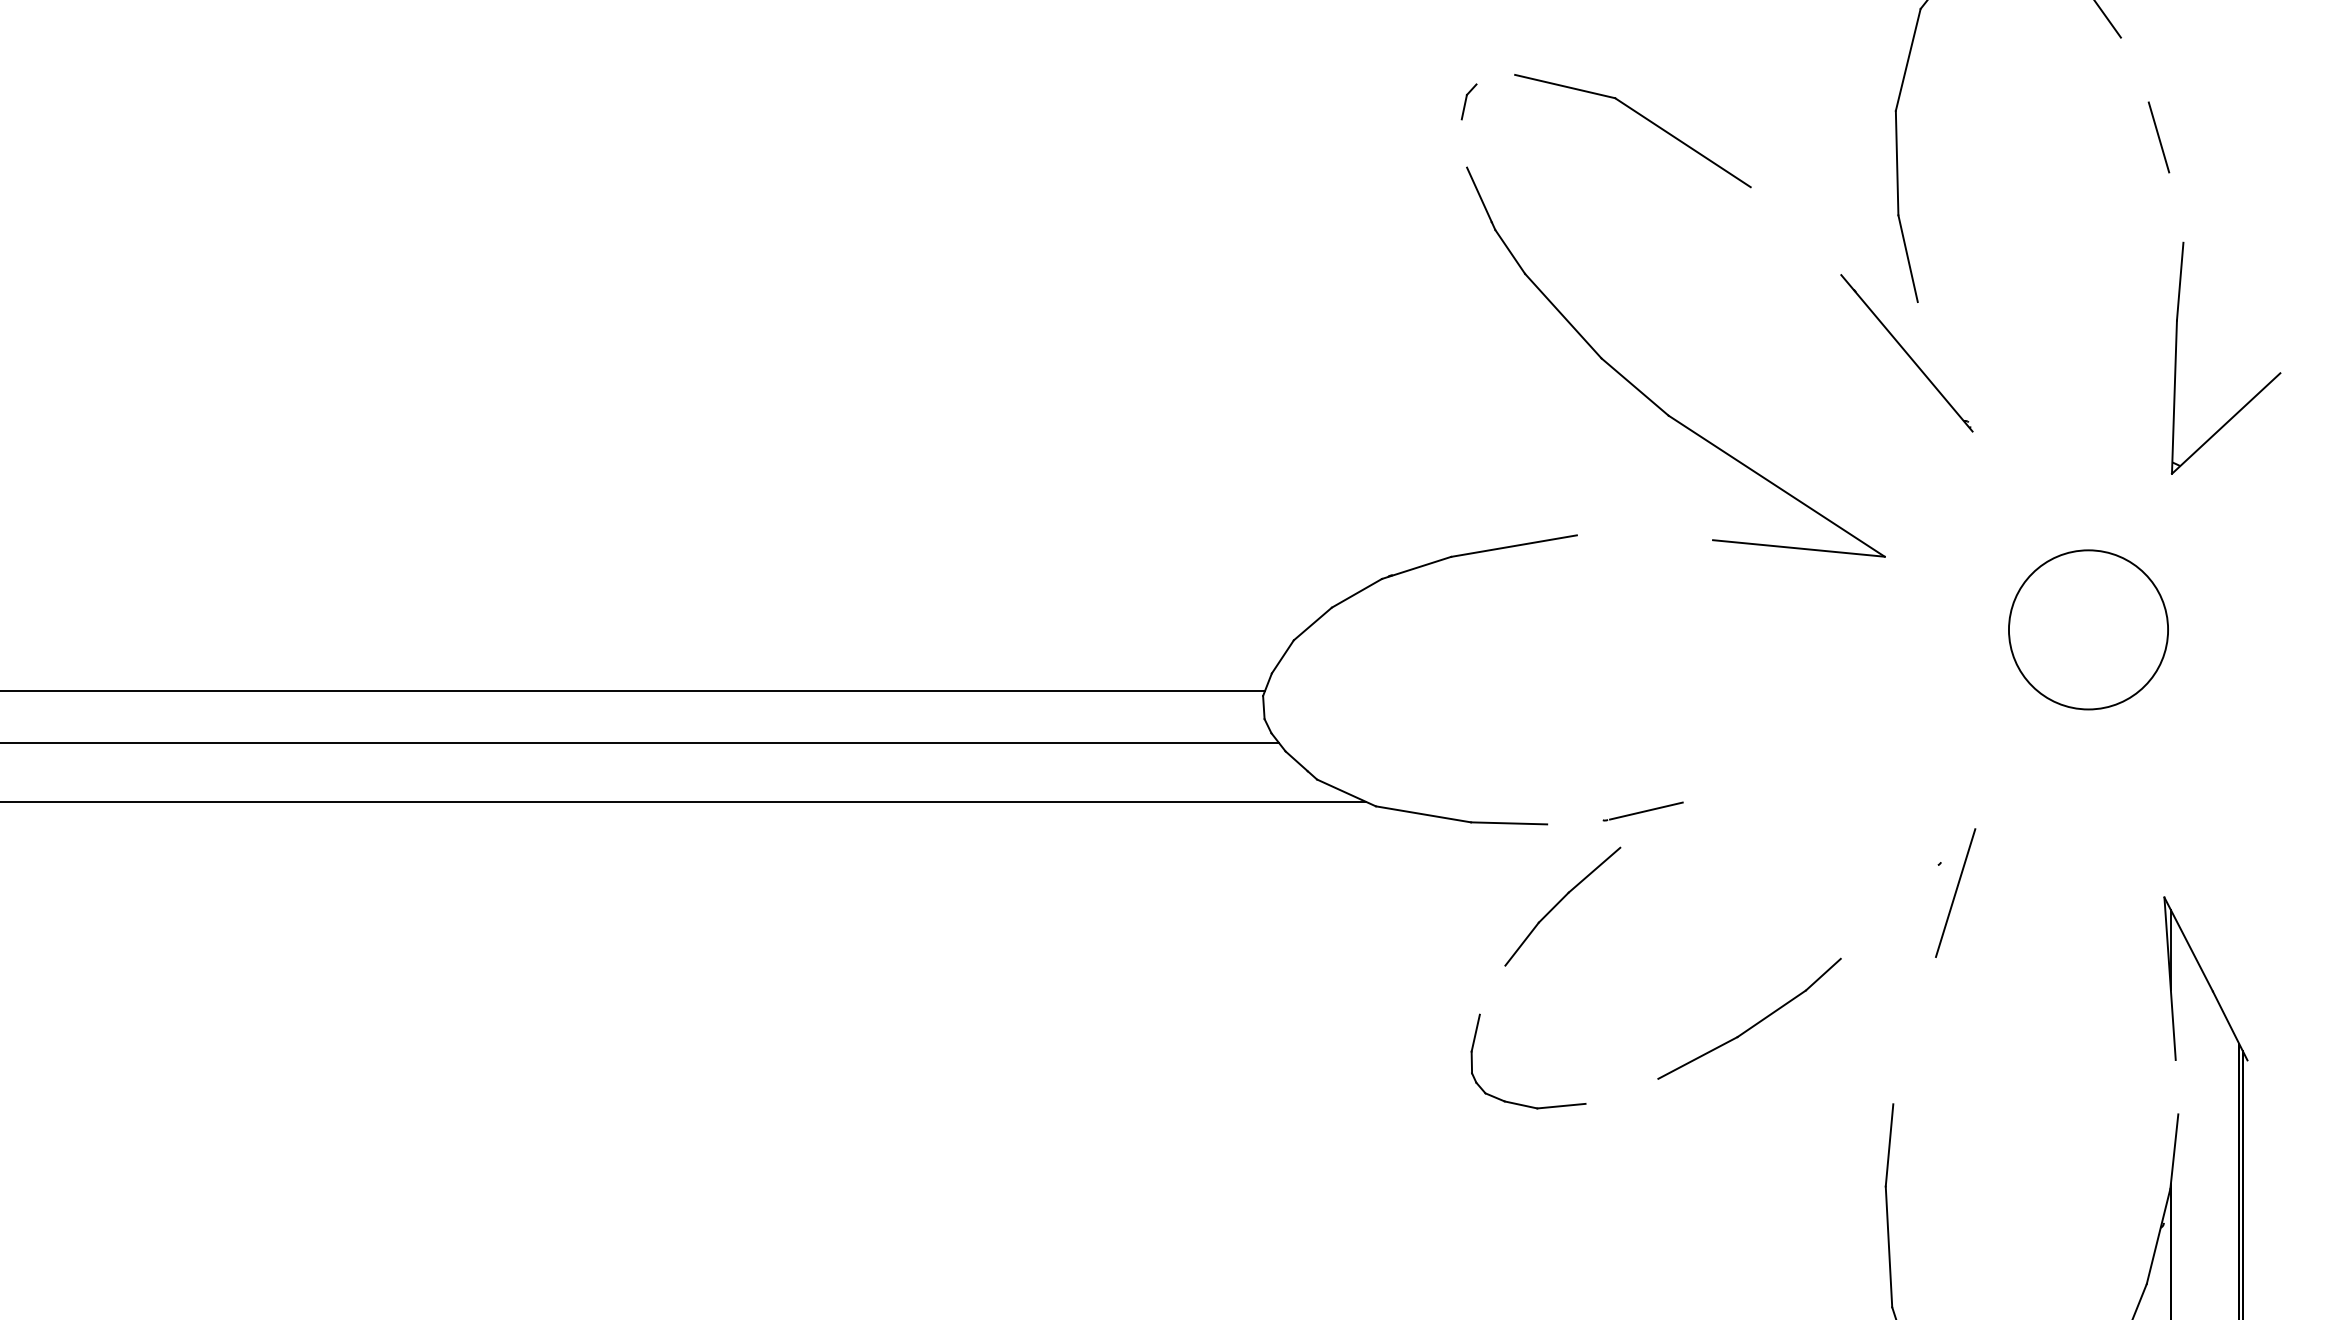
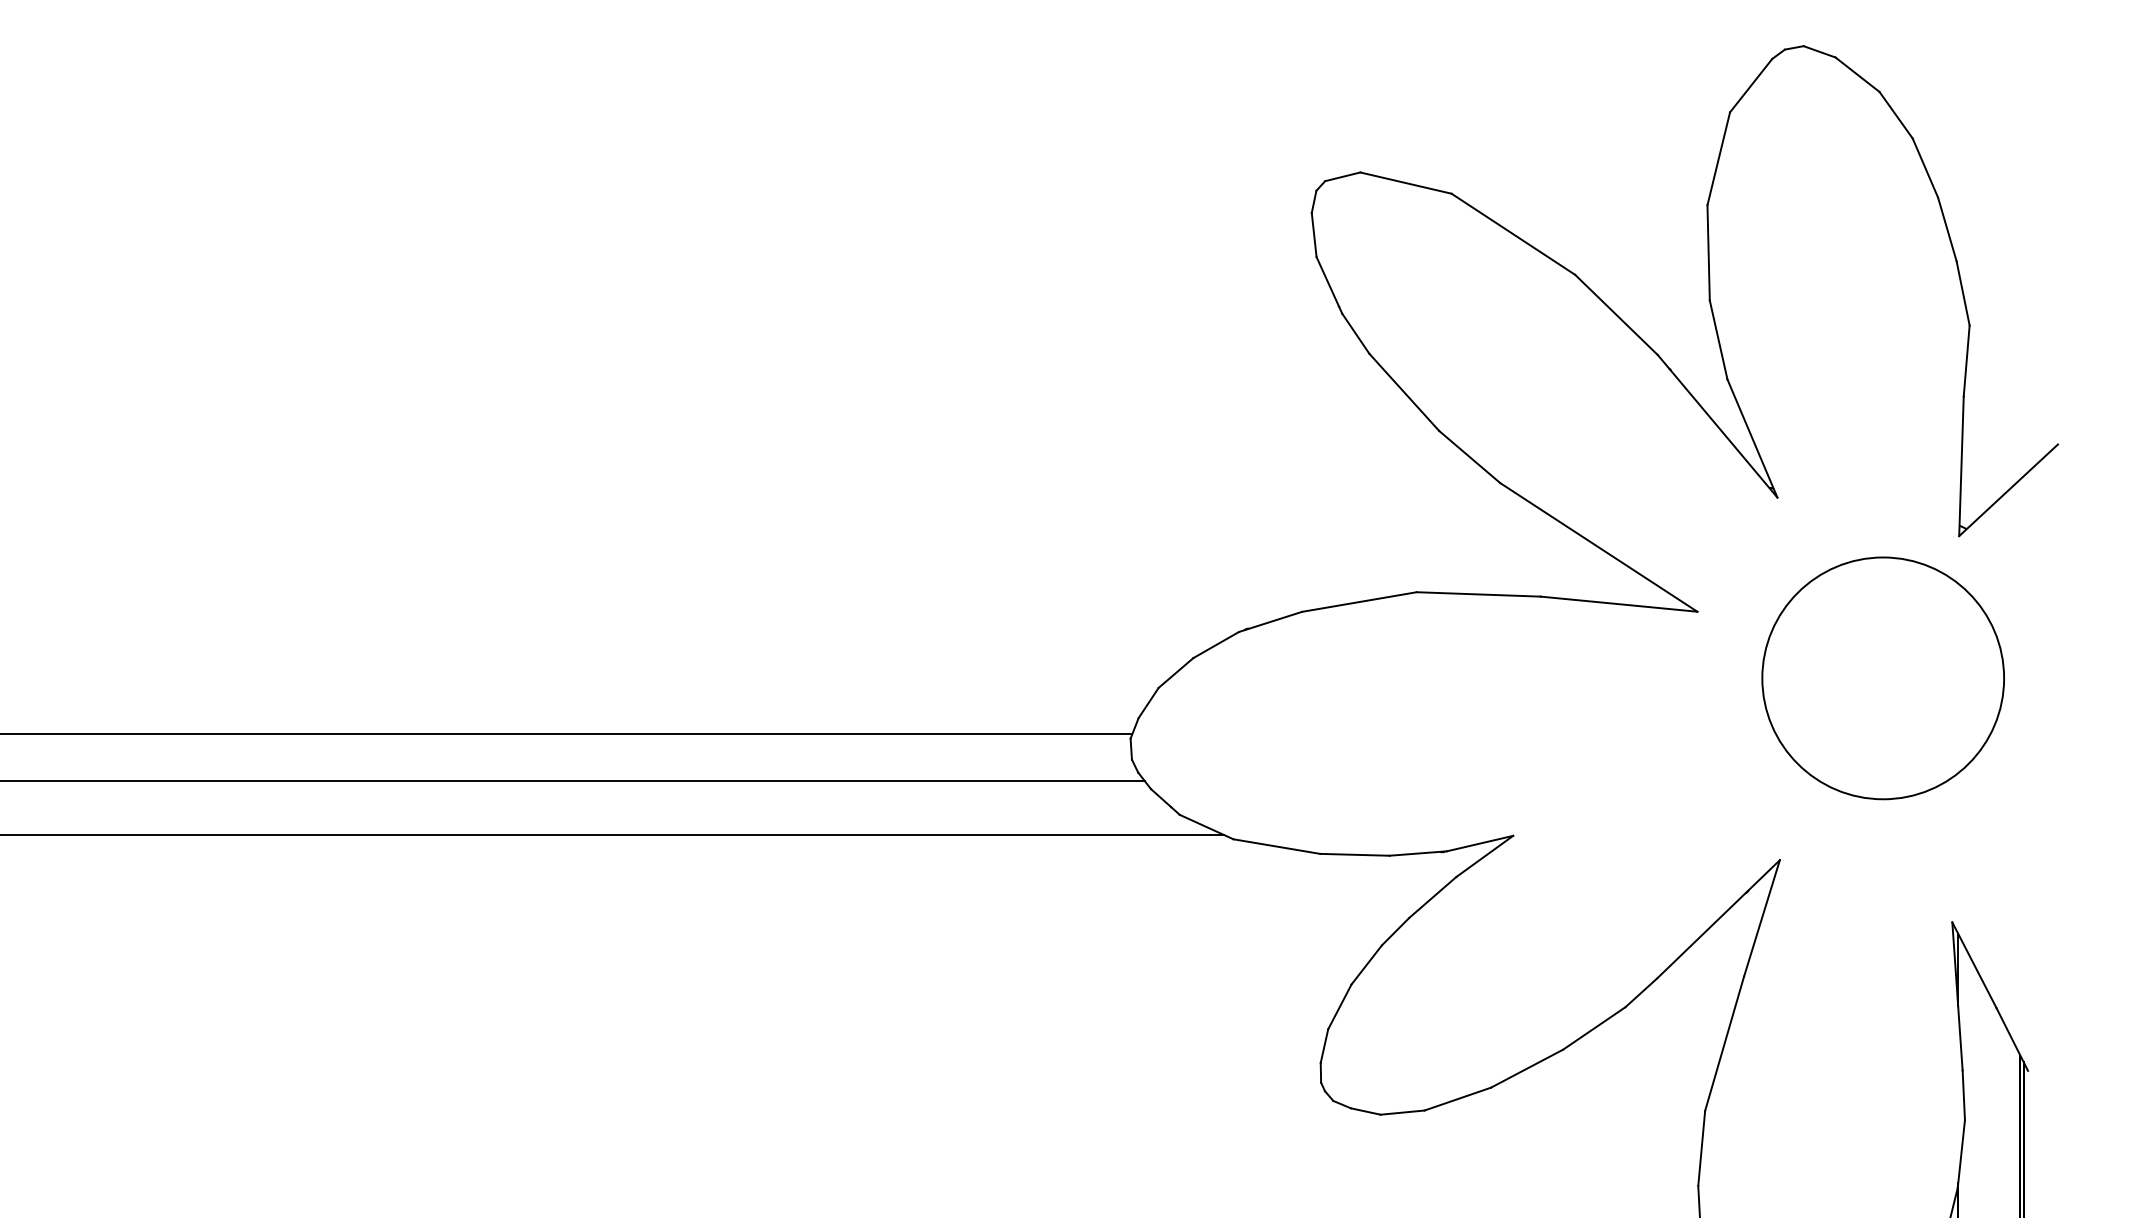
line: (2135, 69) -> (1925, 167), added
line: (1495, 79) -> (1342, 176), added
line: (1463, 142) -> (1313, 234), added
line: (2175, 207) -> (1962, 293), added
line: (1796, 230) -> (1616, 314), added
line: (1945, 366) -> (1752, 438), added
line: (1644, 537) -> (1478, 594), added
circle: (2087, 629) -> (1882, 678), size x1.67
line: (1577, 821) -> (1417, 853), added
line: (1651, 825) -> (1484, 856), added
line: (1907, 894) -> (1718, 919), added
line: (1492, 989) -> (1339, 1006), added
line: (1914, 1030) -> (1724, 1043), added
line: (2176, 1087) -> (1963, 1095), added
line: (1621, 1090) -> (1457, 1098), added

